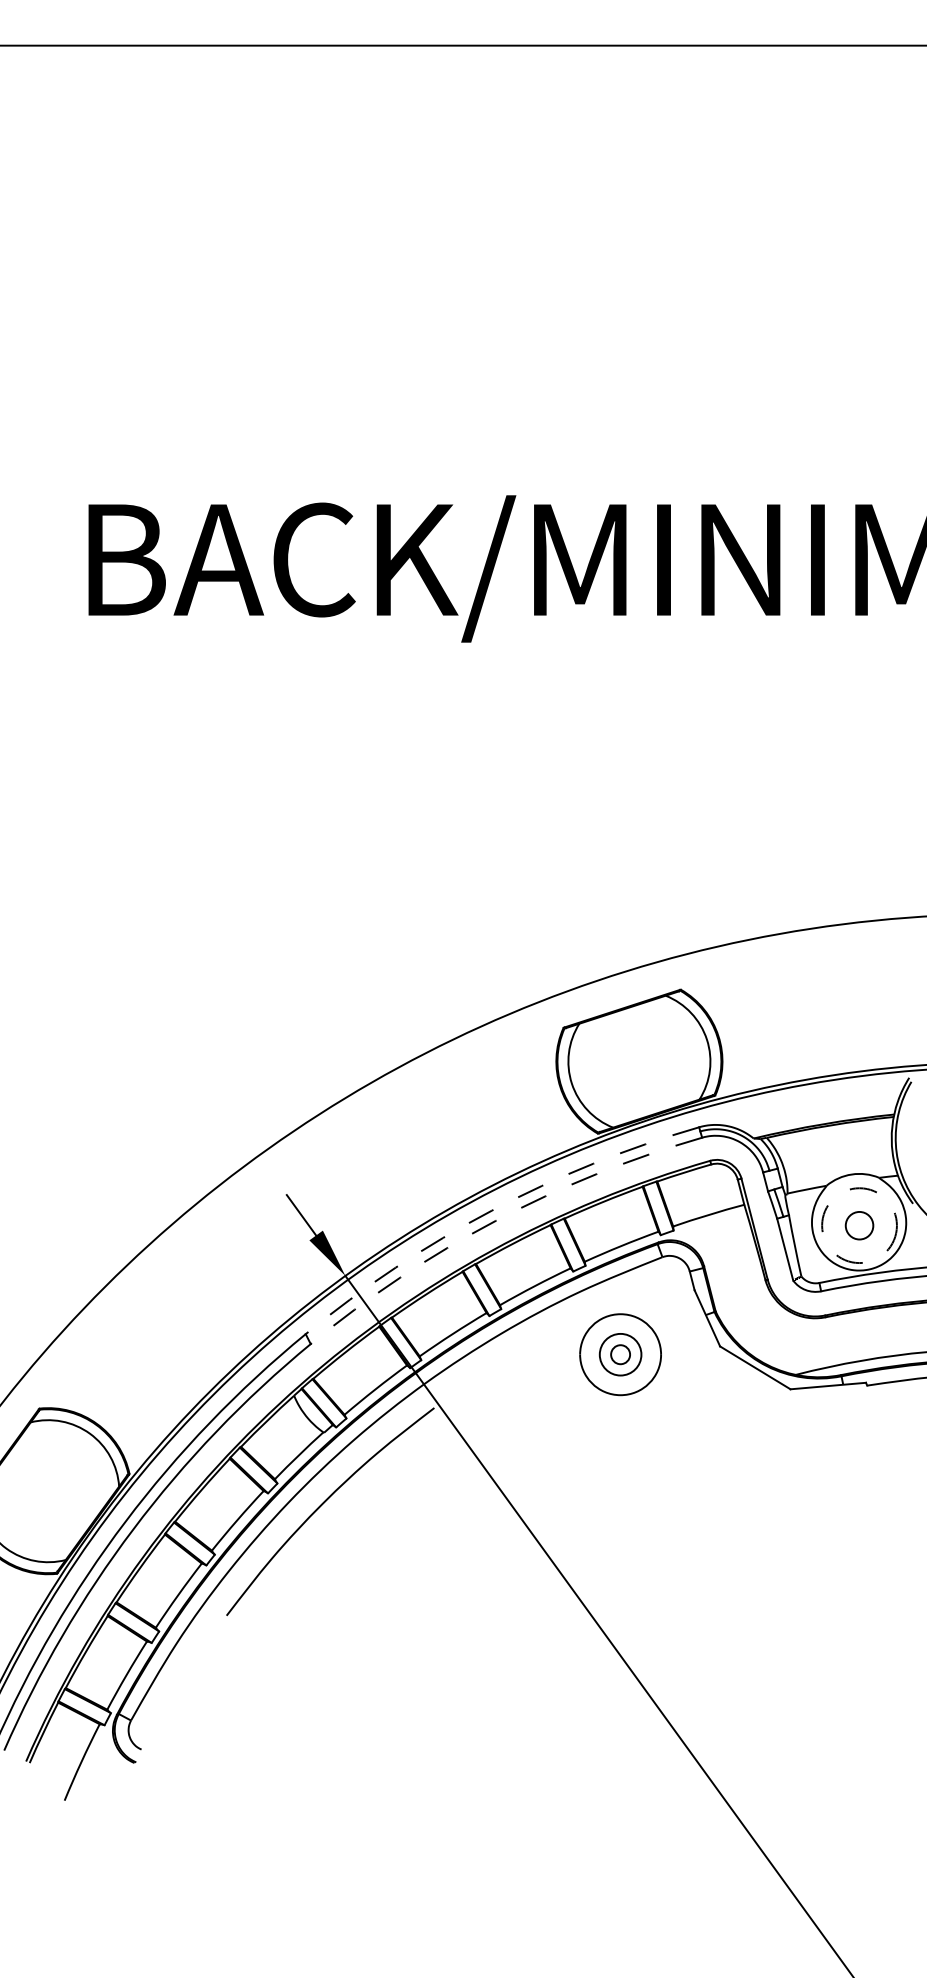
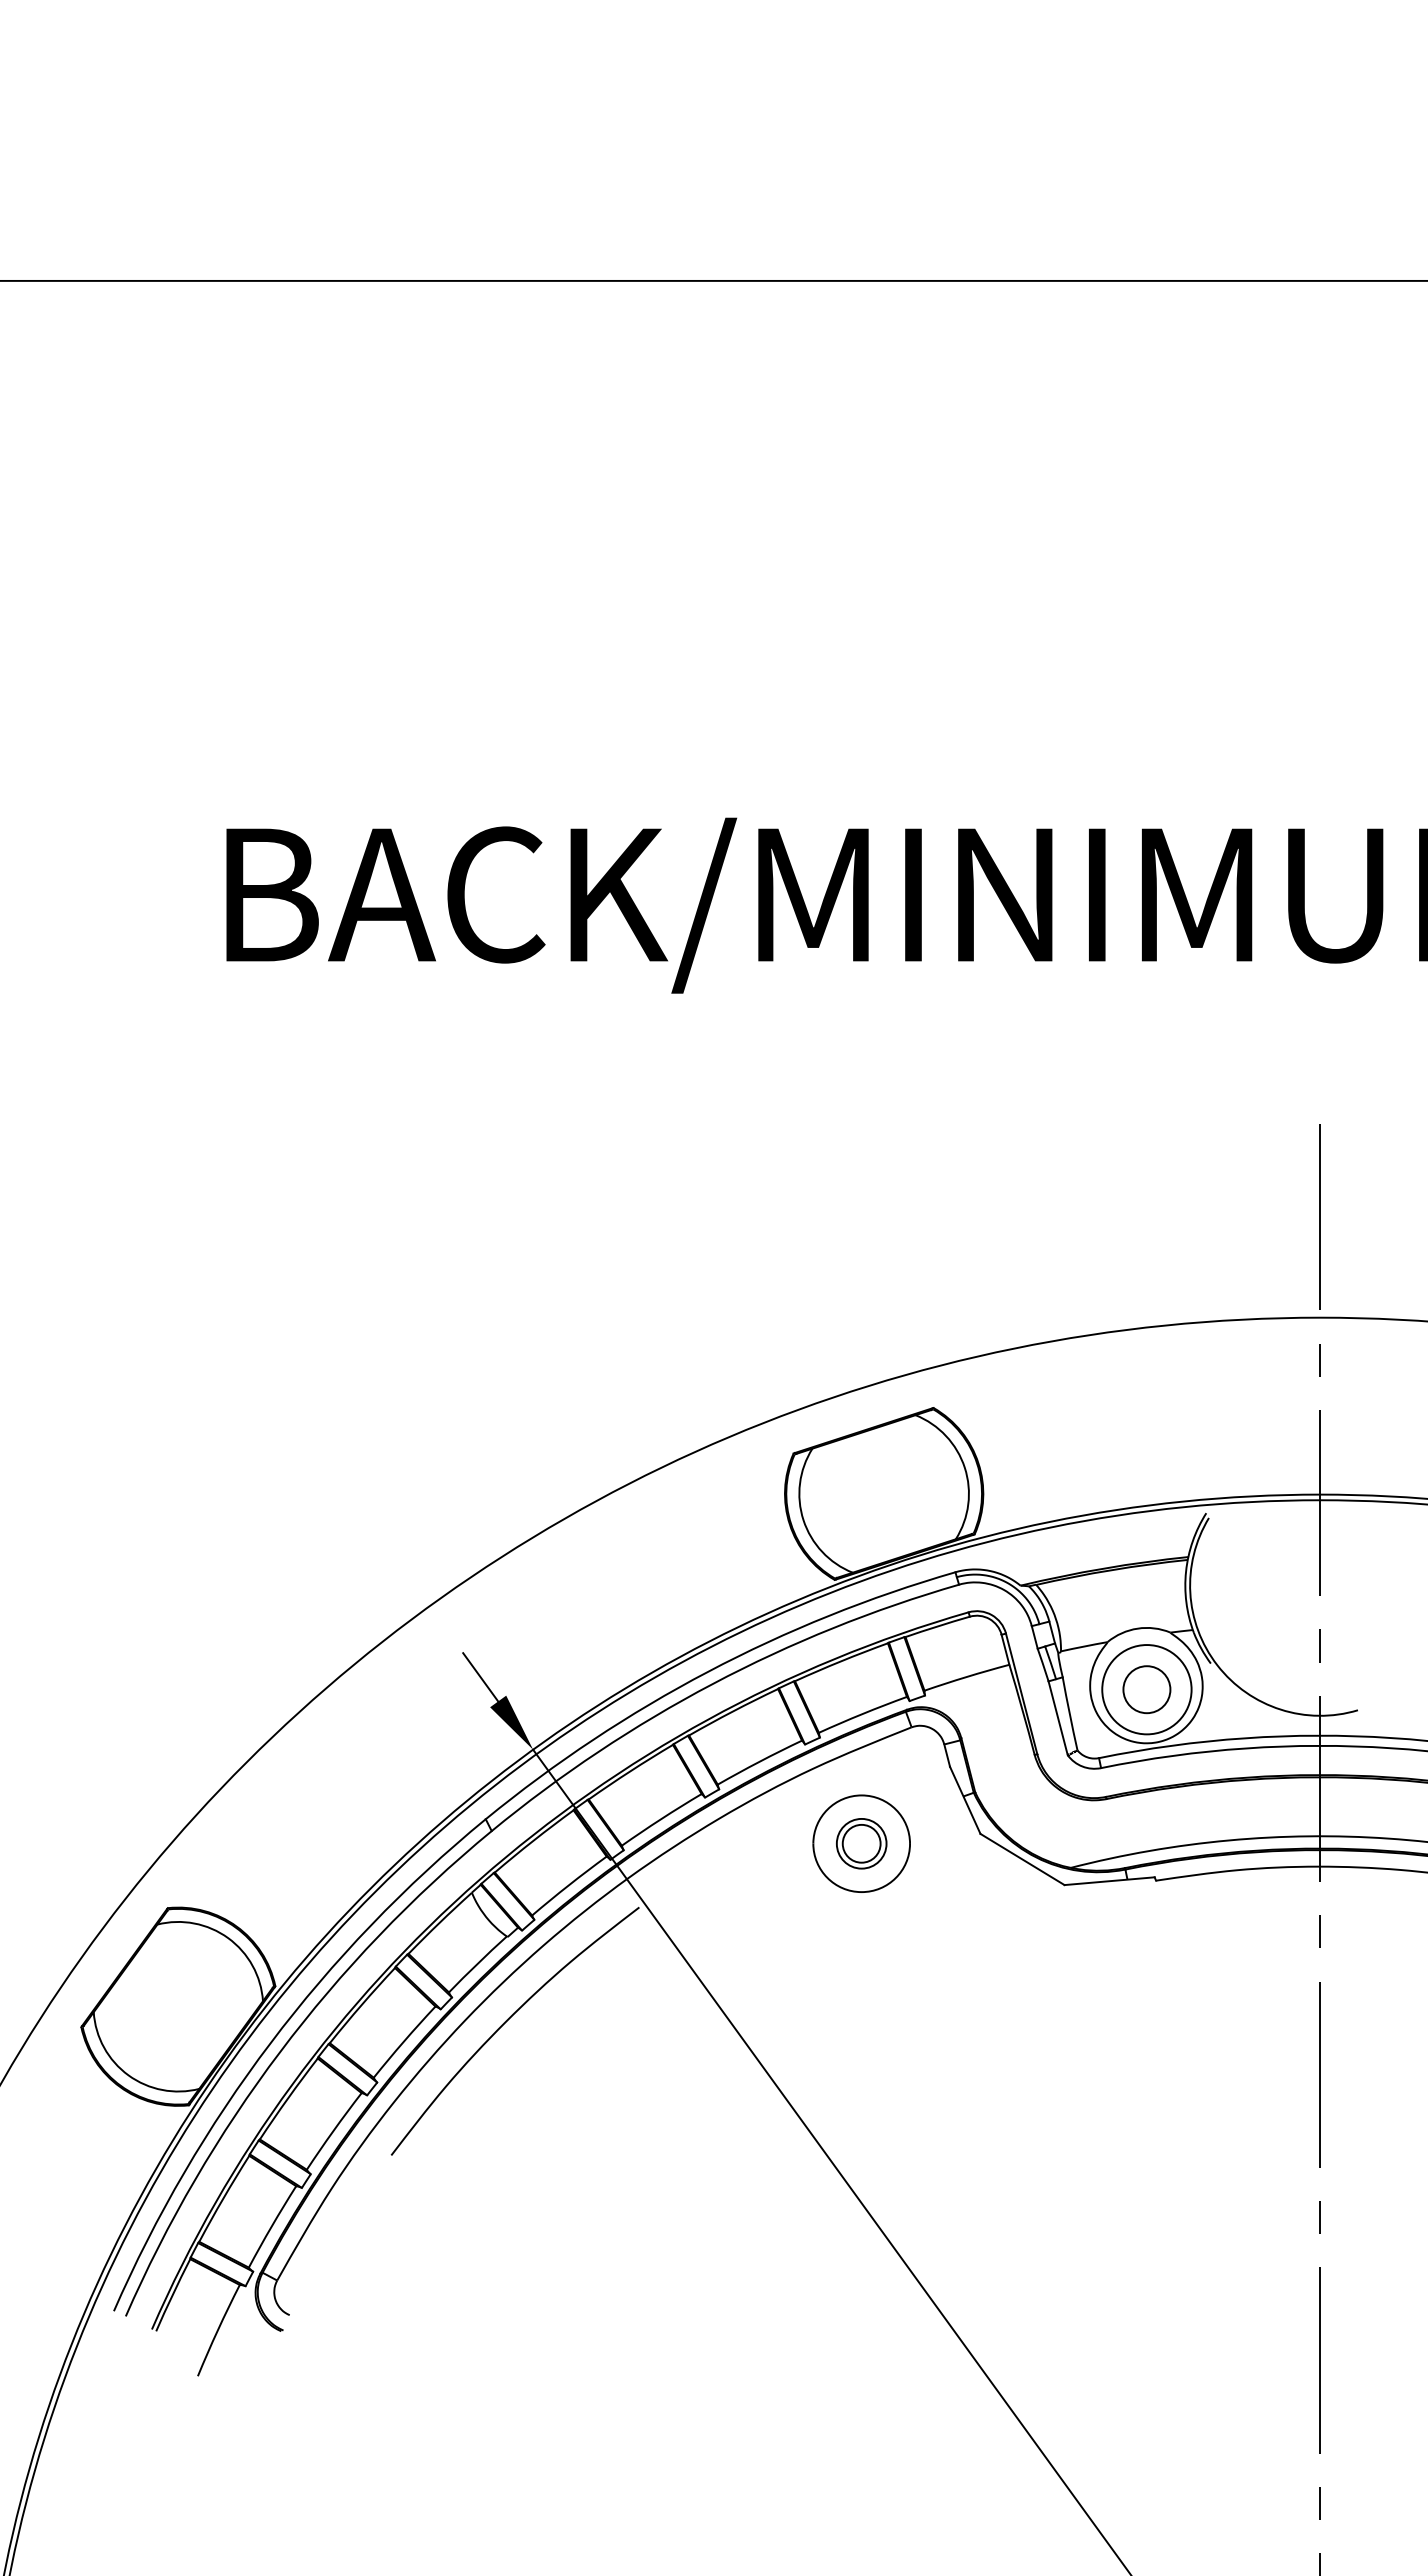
arc: (492, 1210) -> (708, 1671), dashed -> solid
arc: (495, 1220) -> (712, 1683), dashed -> solid
circle: (859, 1225) -> (1146, 1689), dashed -> solid
circle: (859, 1225) -> (1146, 1689), size x1.43
circle: (620, 1354) -> (861, 1843), size x1.67

